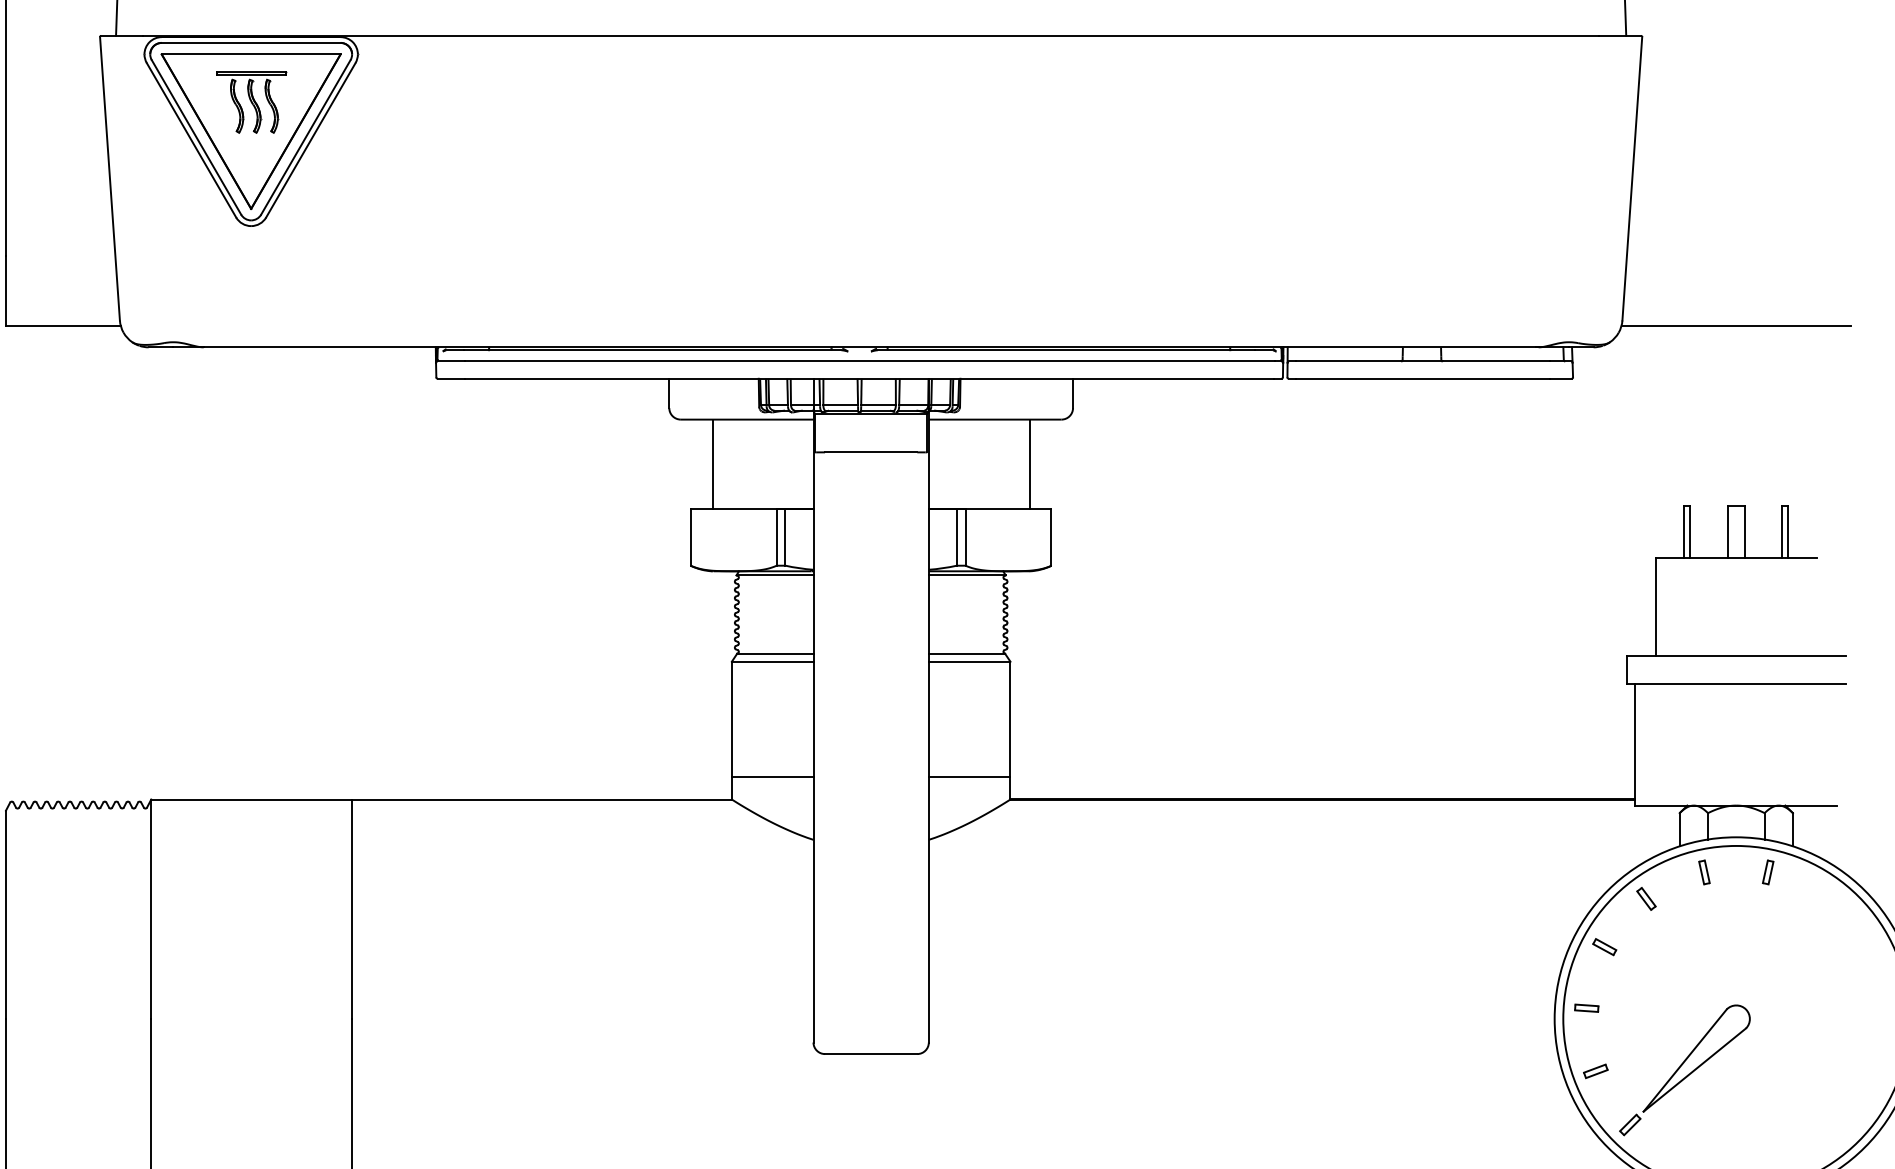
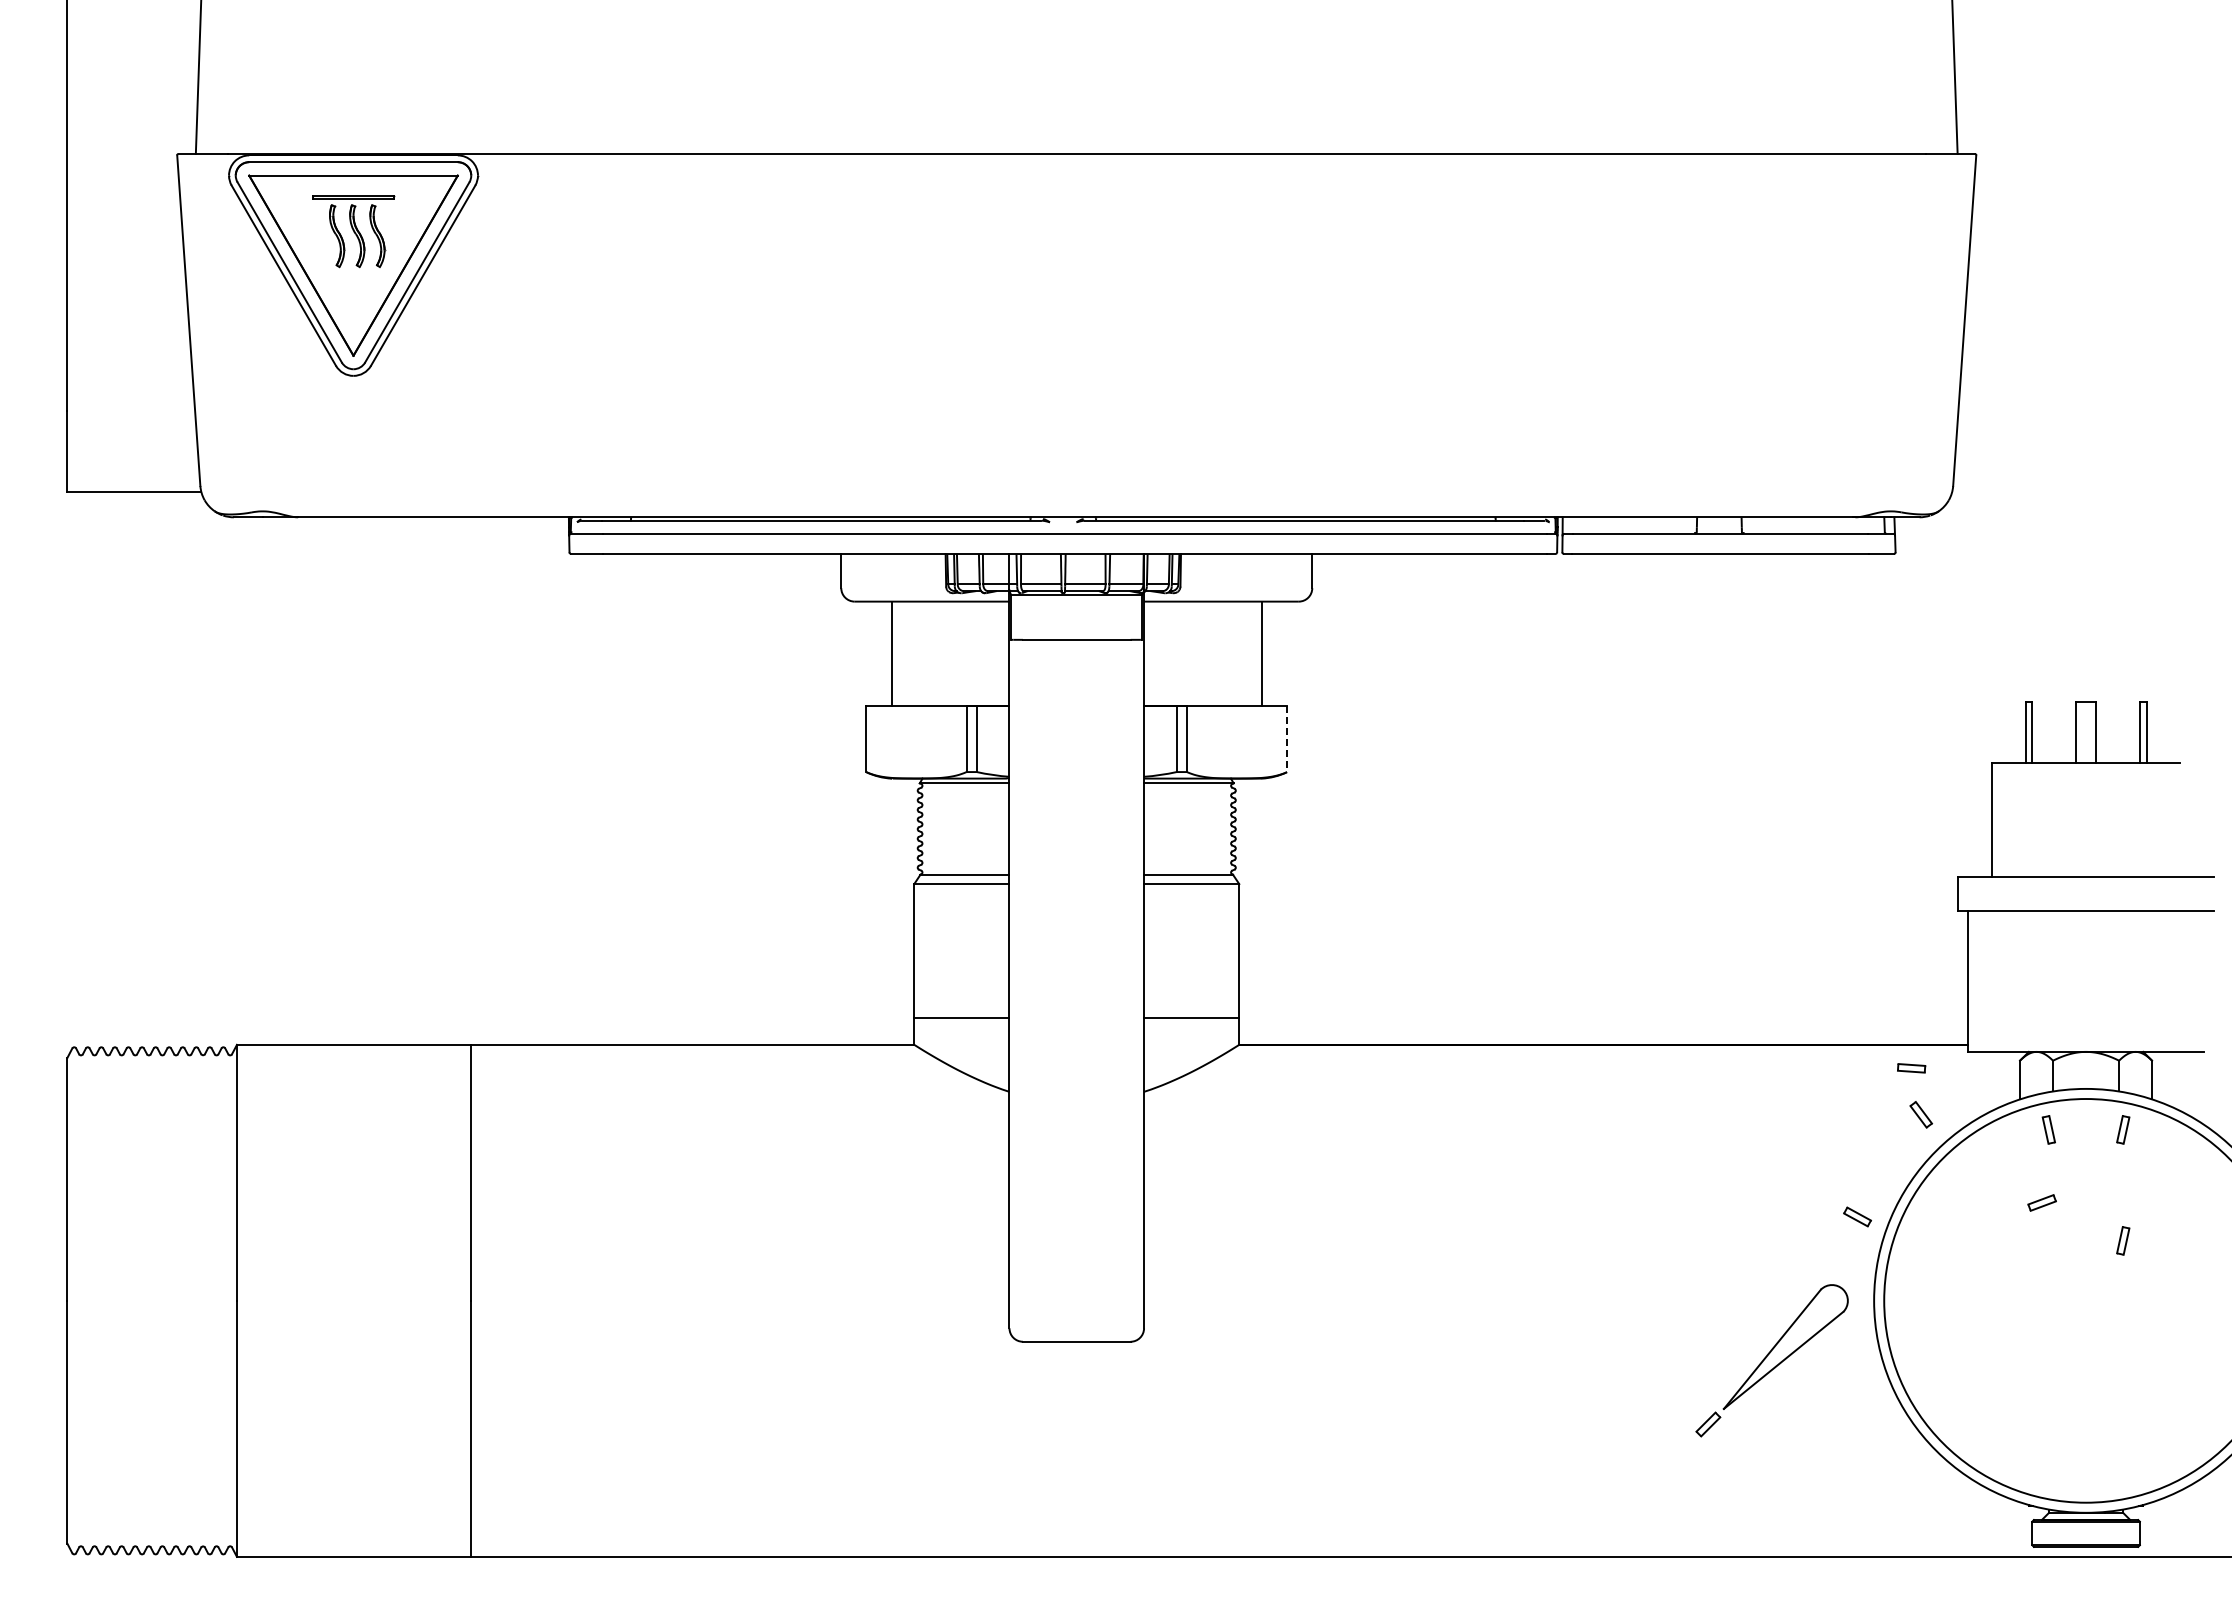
line: (1735, 325) -> (2085, 491), removed
line: (1051, 537) -> (1287, 739), solid -> dashed
part: (1646, 898) -> (1921, 1114), moved
part: (1604, 946) -> (1857, 1216), moved
part: (1768, 967) -> (2123, 1240), added
part: (1586, 1008) -> (1911, 1068), moved
part: (1595, 1070) -> (2041, 1202), moved
part: (1684, 1070) -> (1771, 1360), moved

